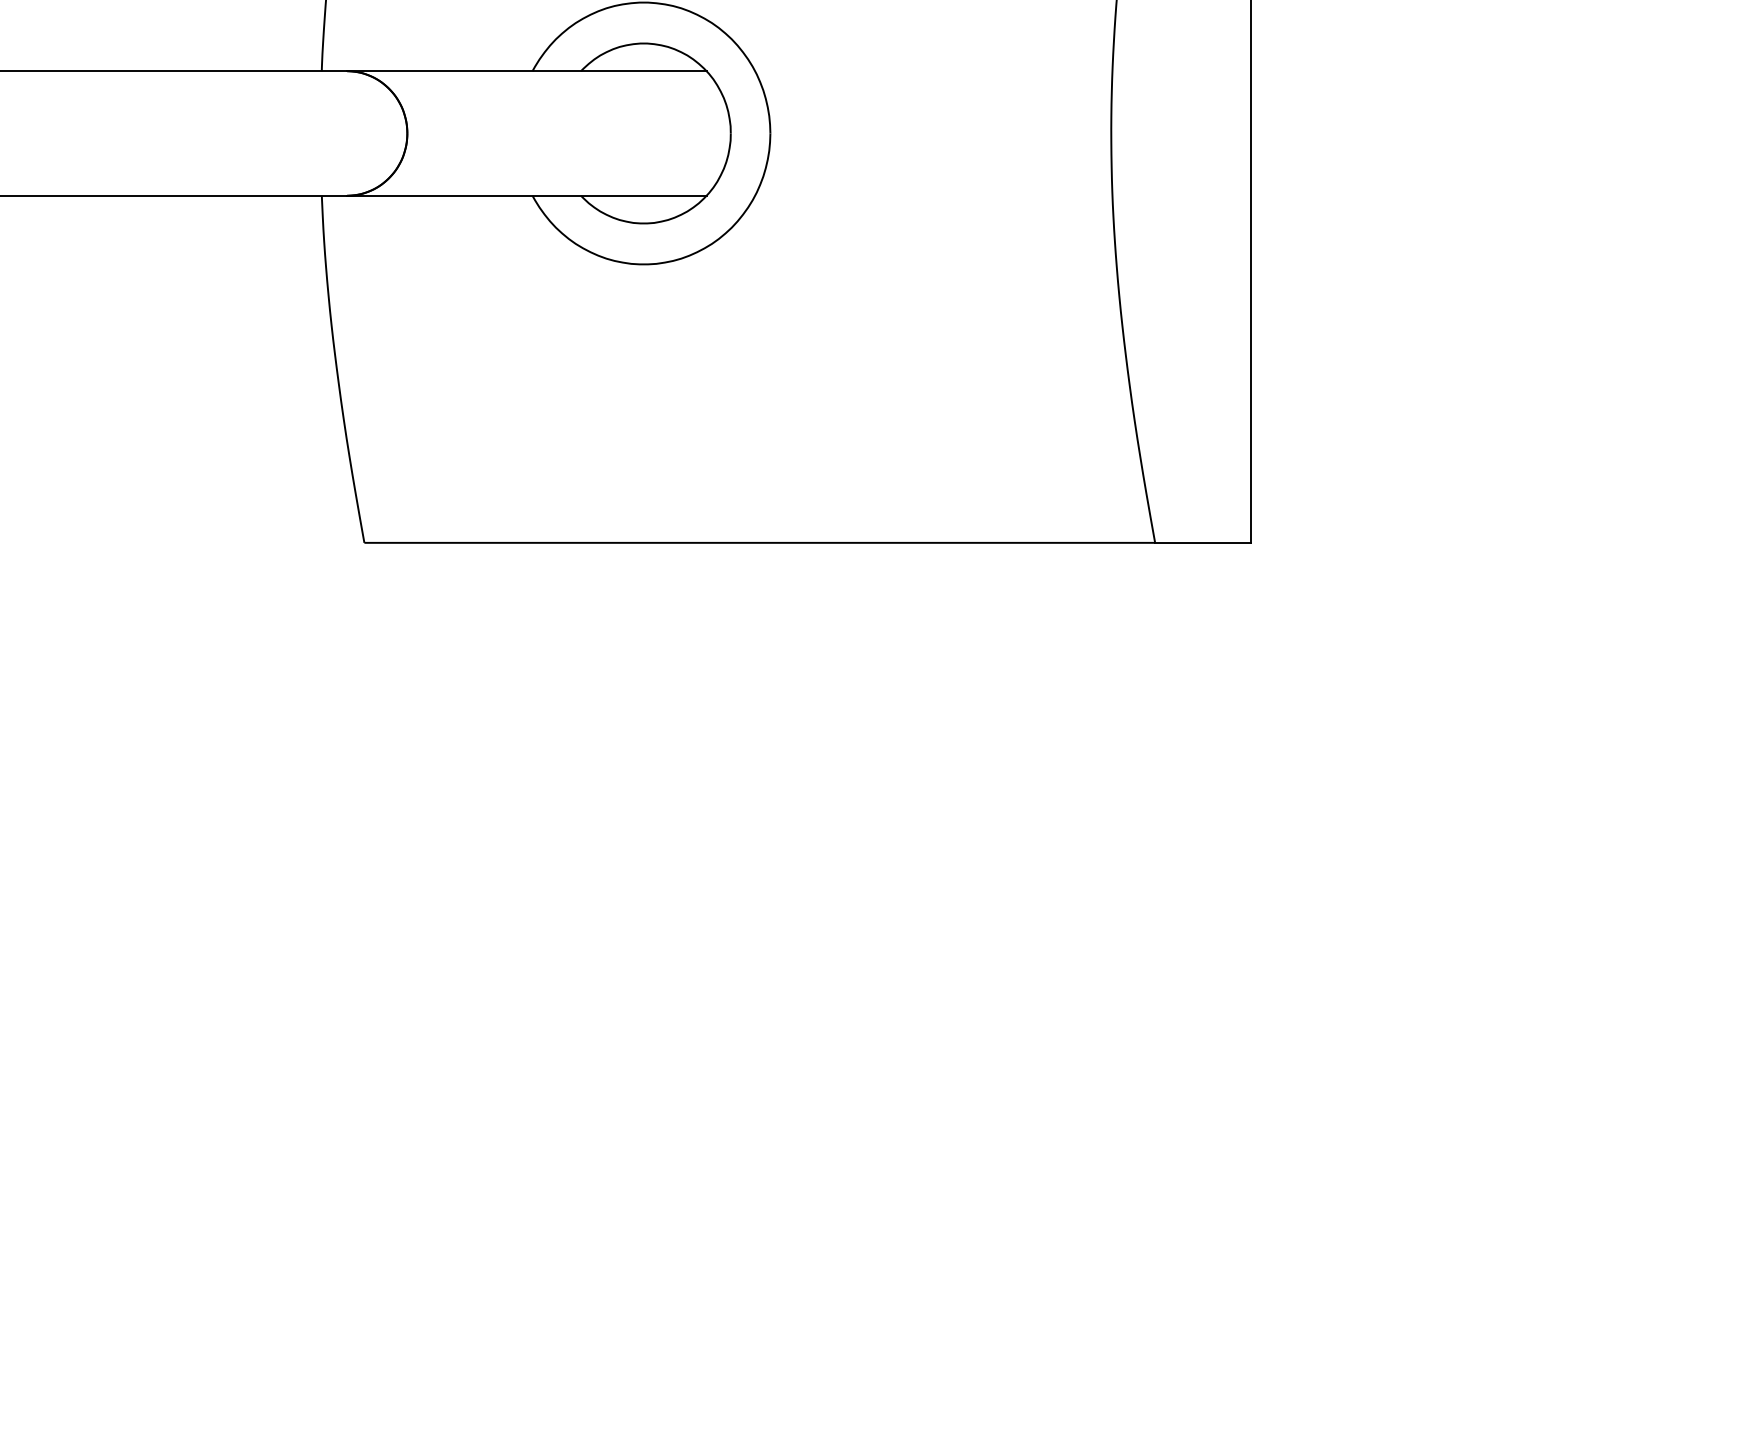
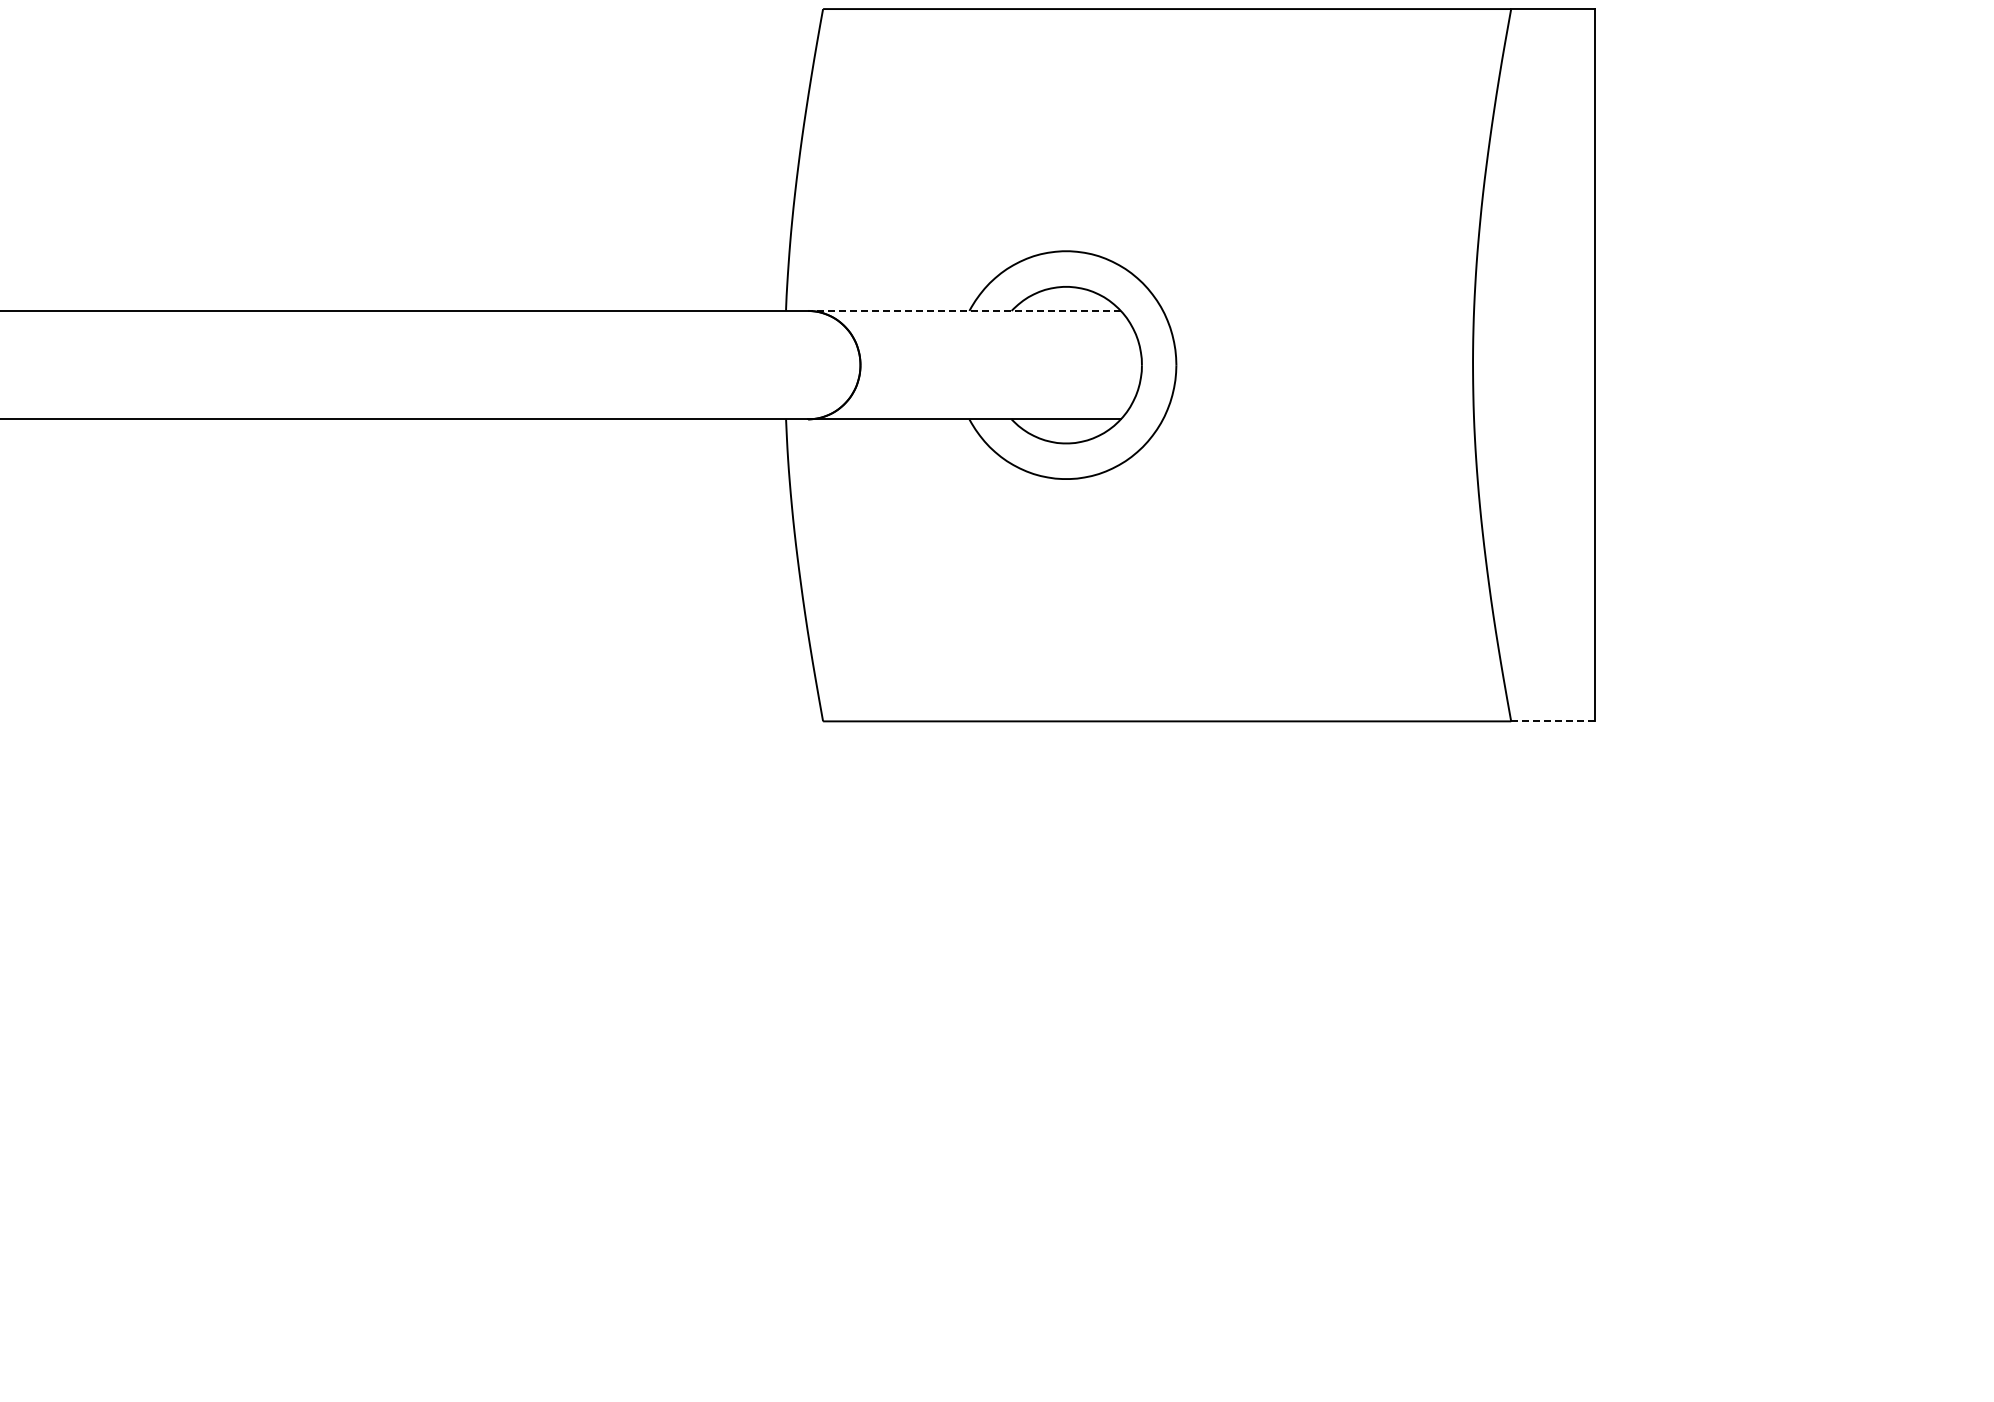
line: (526, 70) -> (964, 310), solid -> dashed
line: (1202, 543) -> (1552, 721), solid -> dashed

